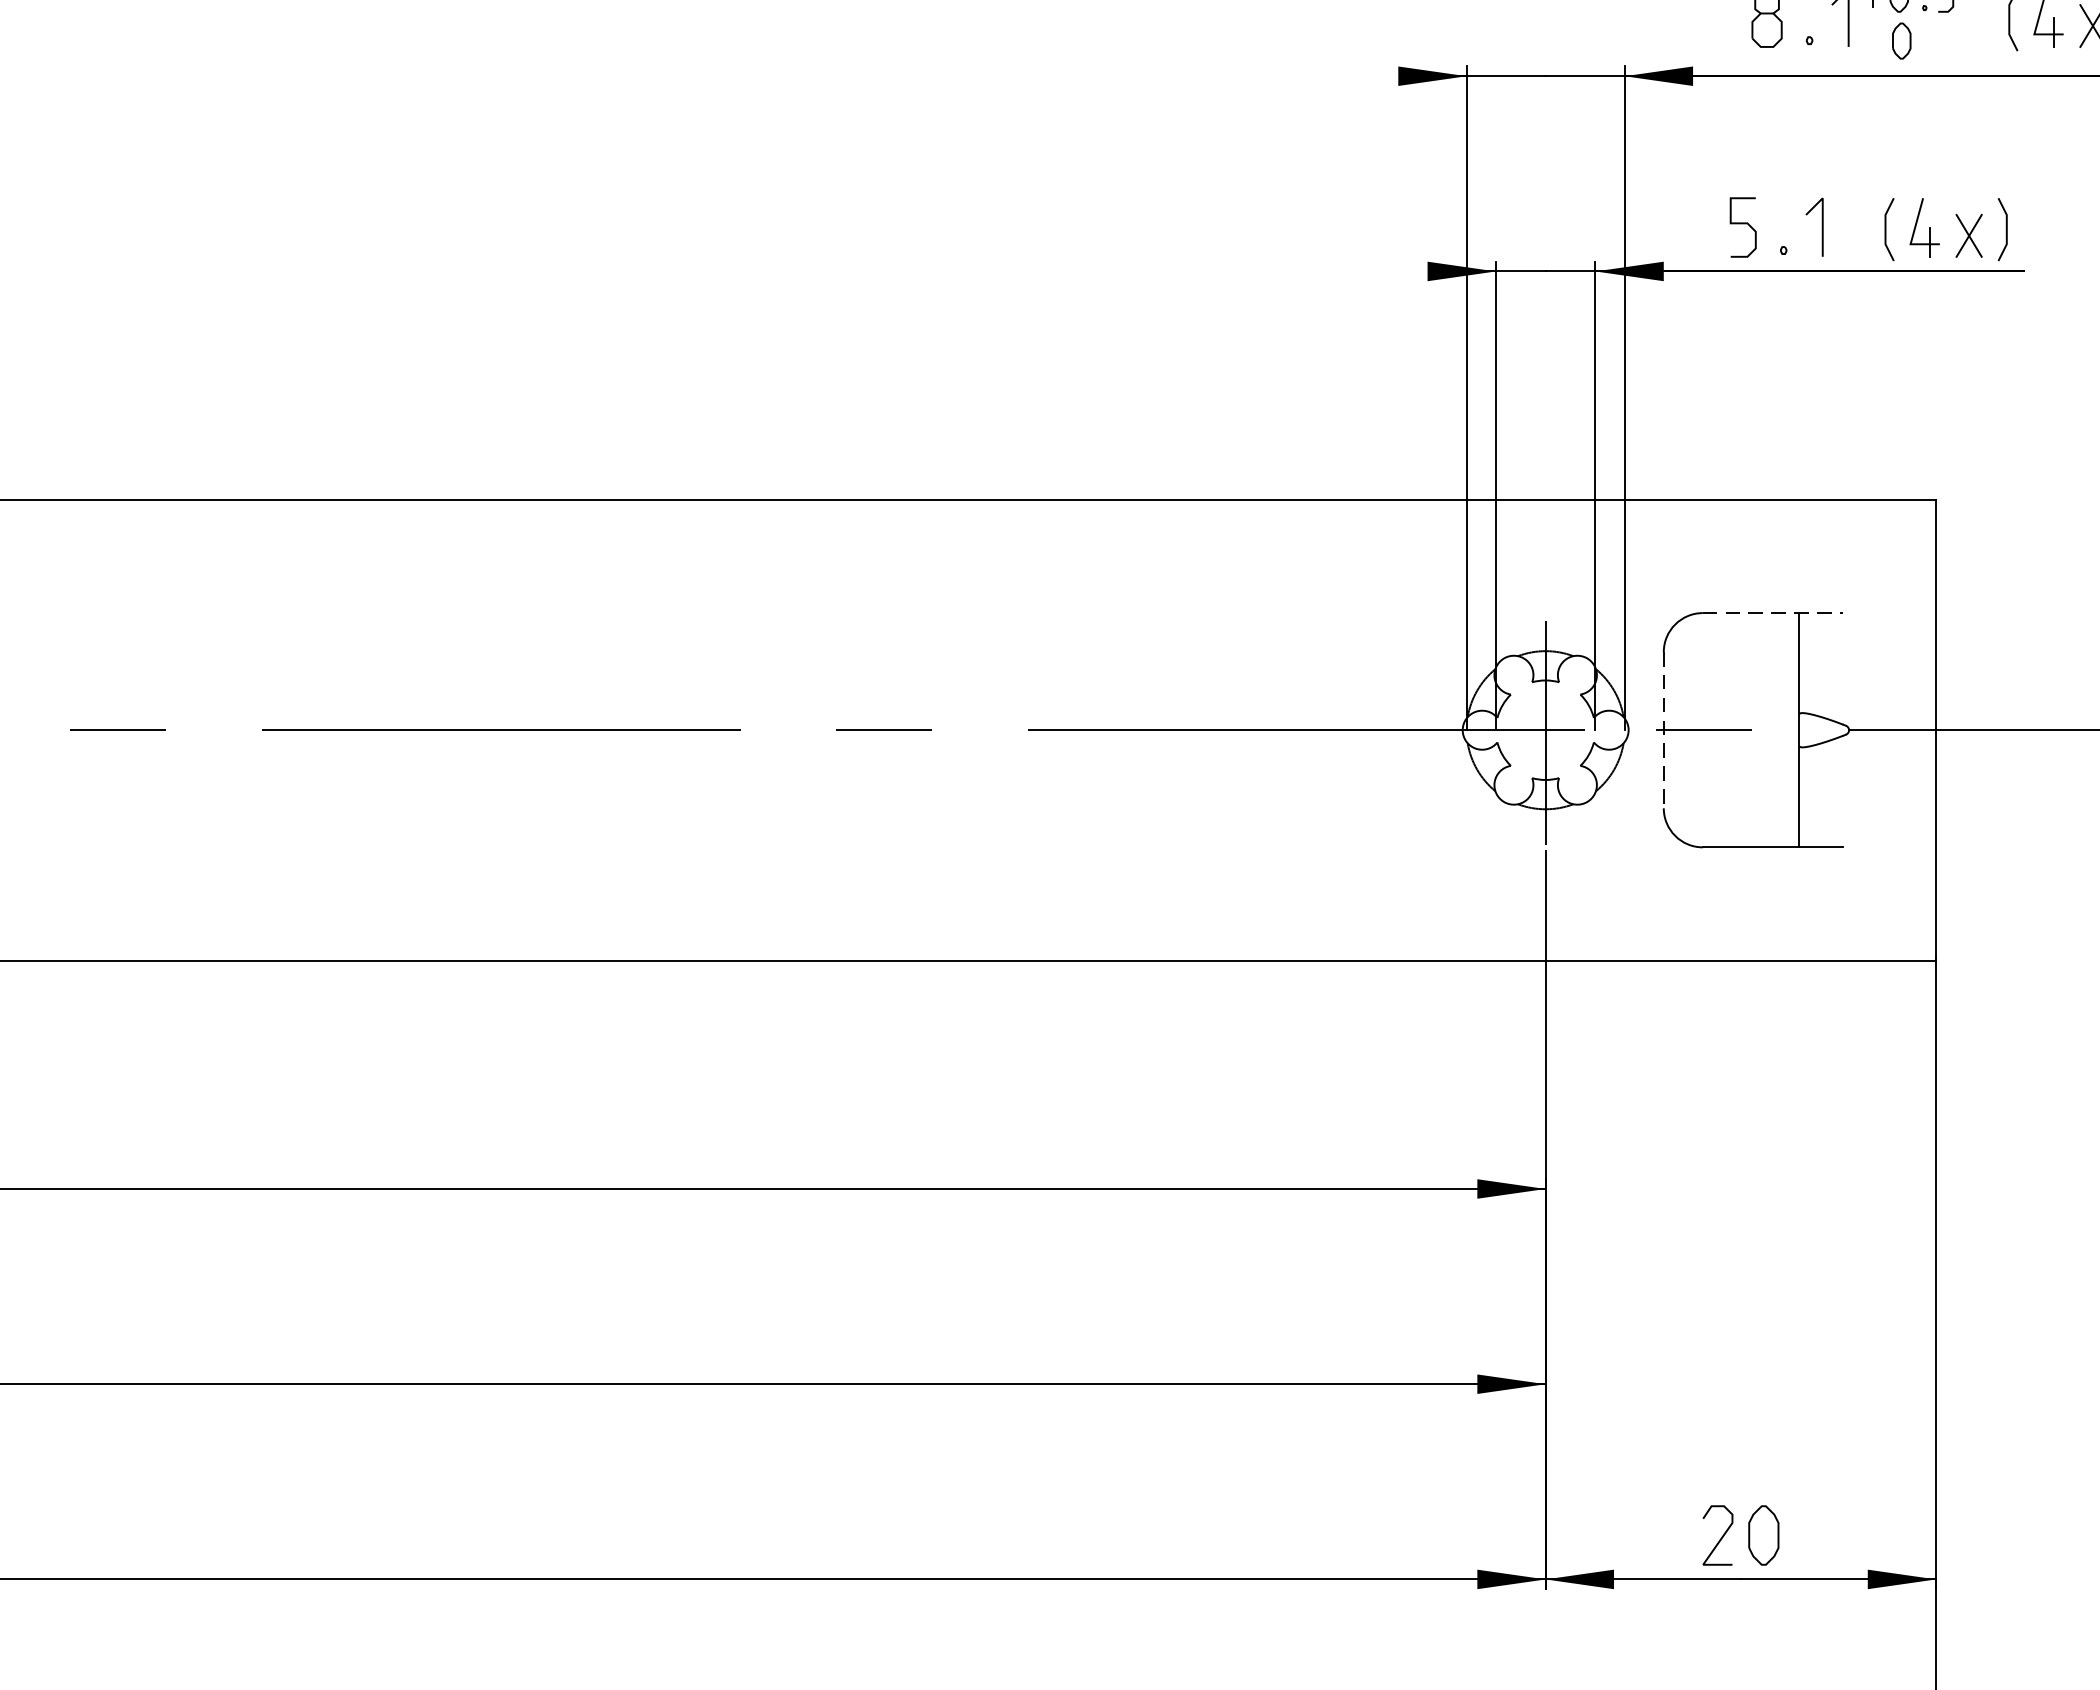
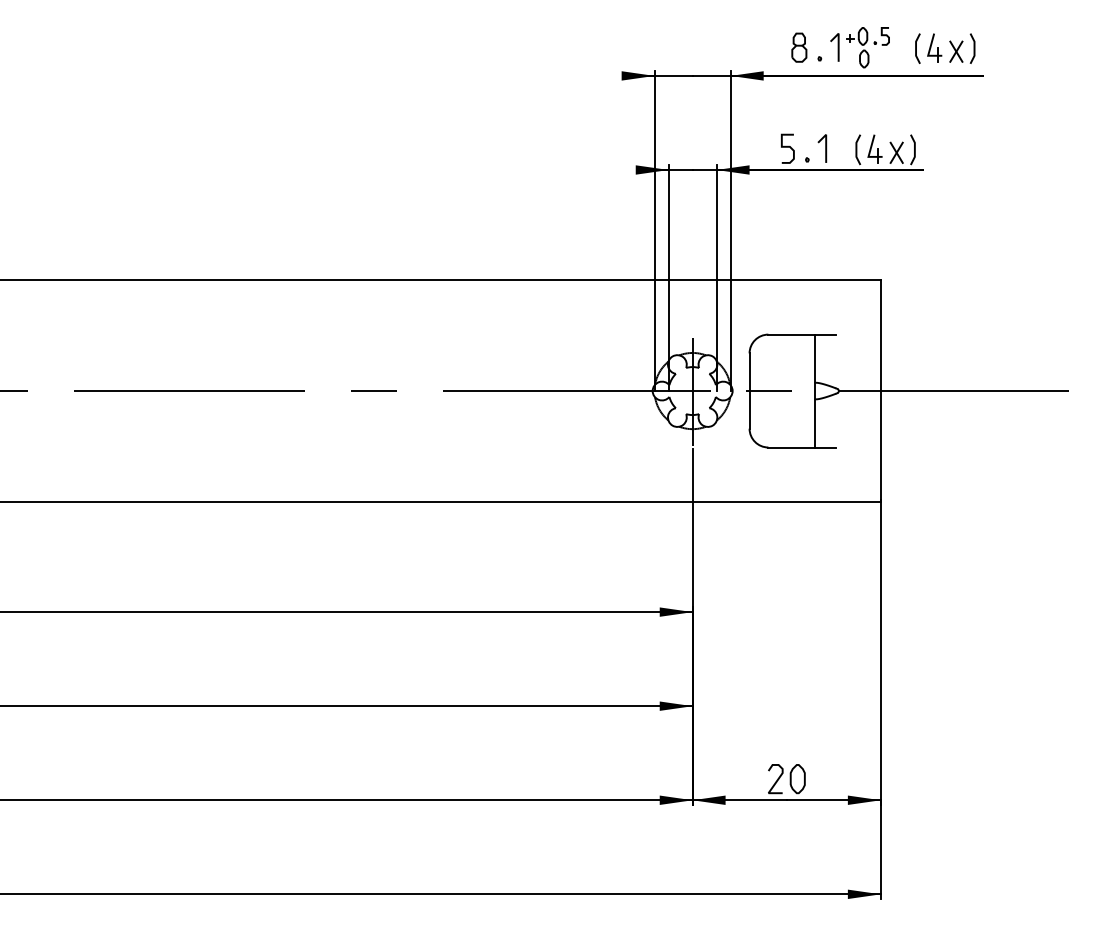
line: (1773, 612) -> (802, 334), dashed -> solid
line: (1663, 731) -> (749, 391), dashed -> solid

